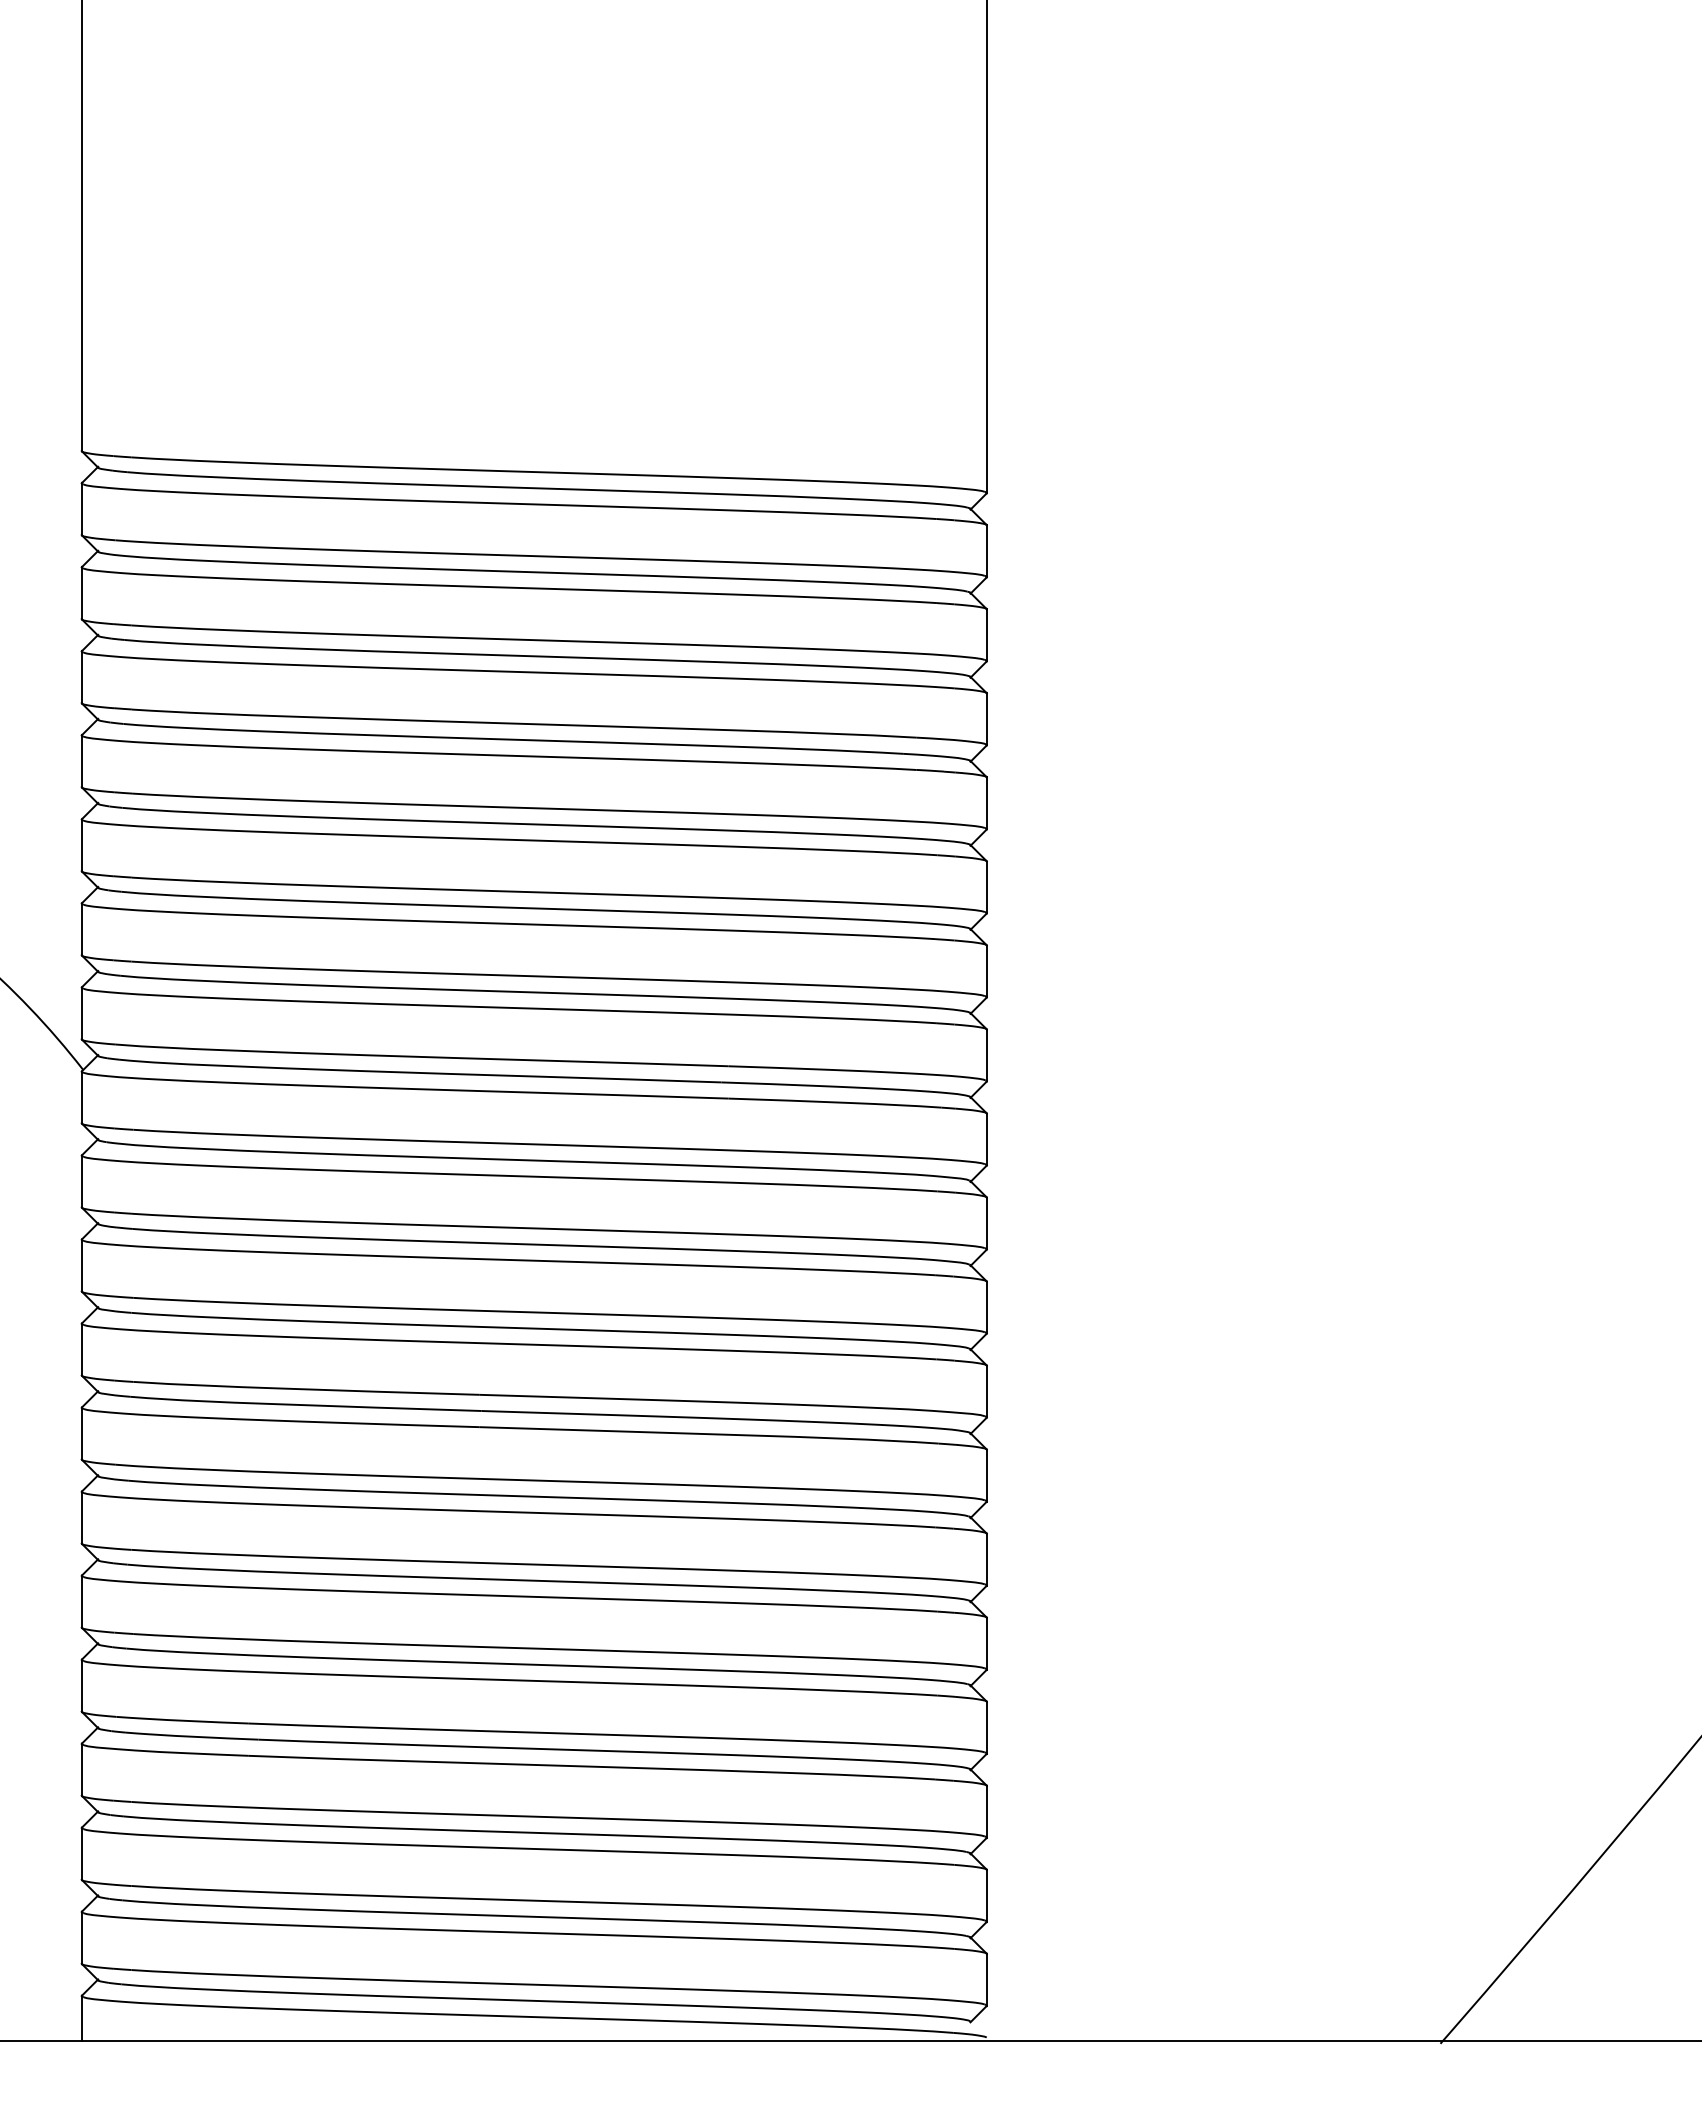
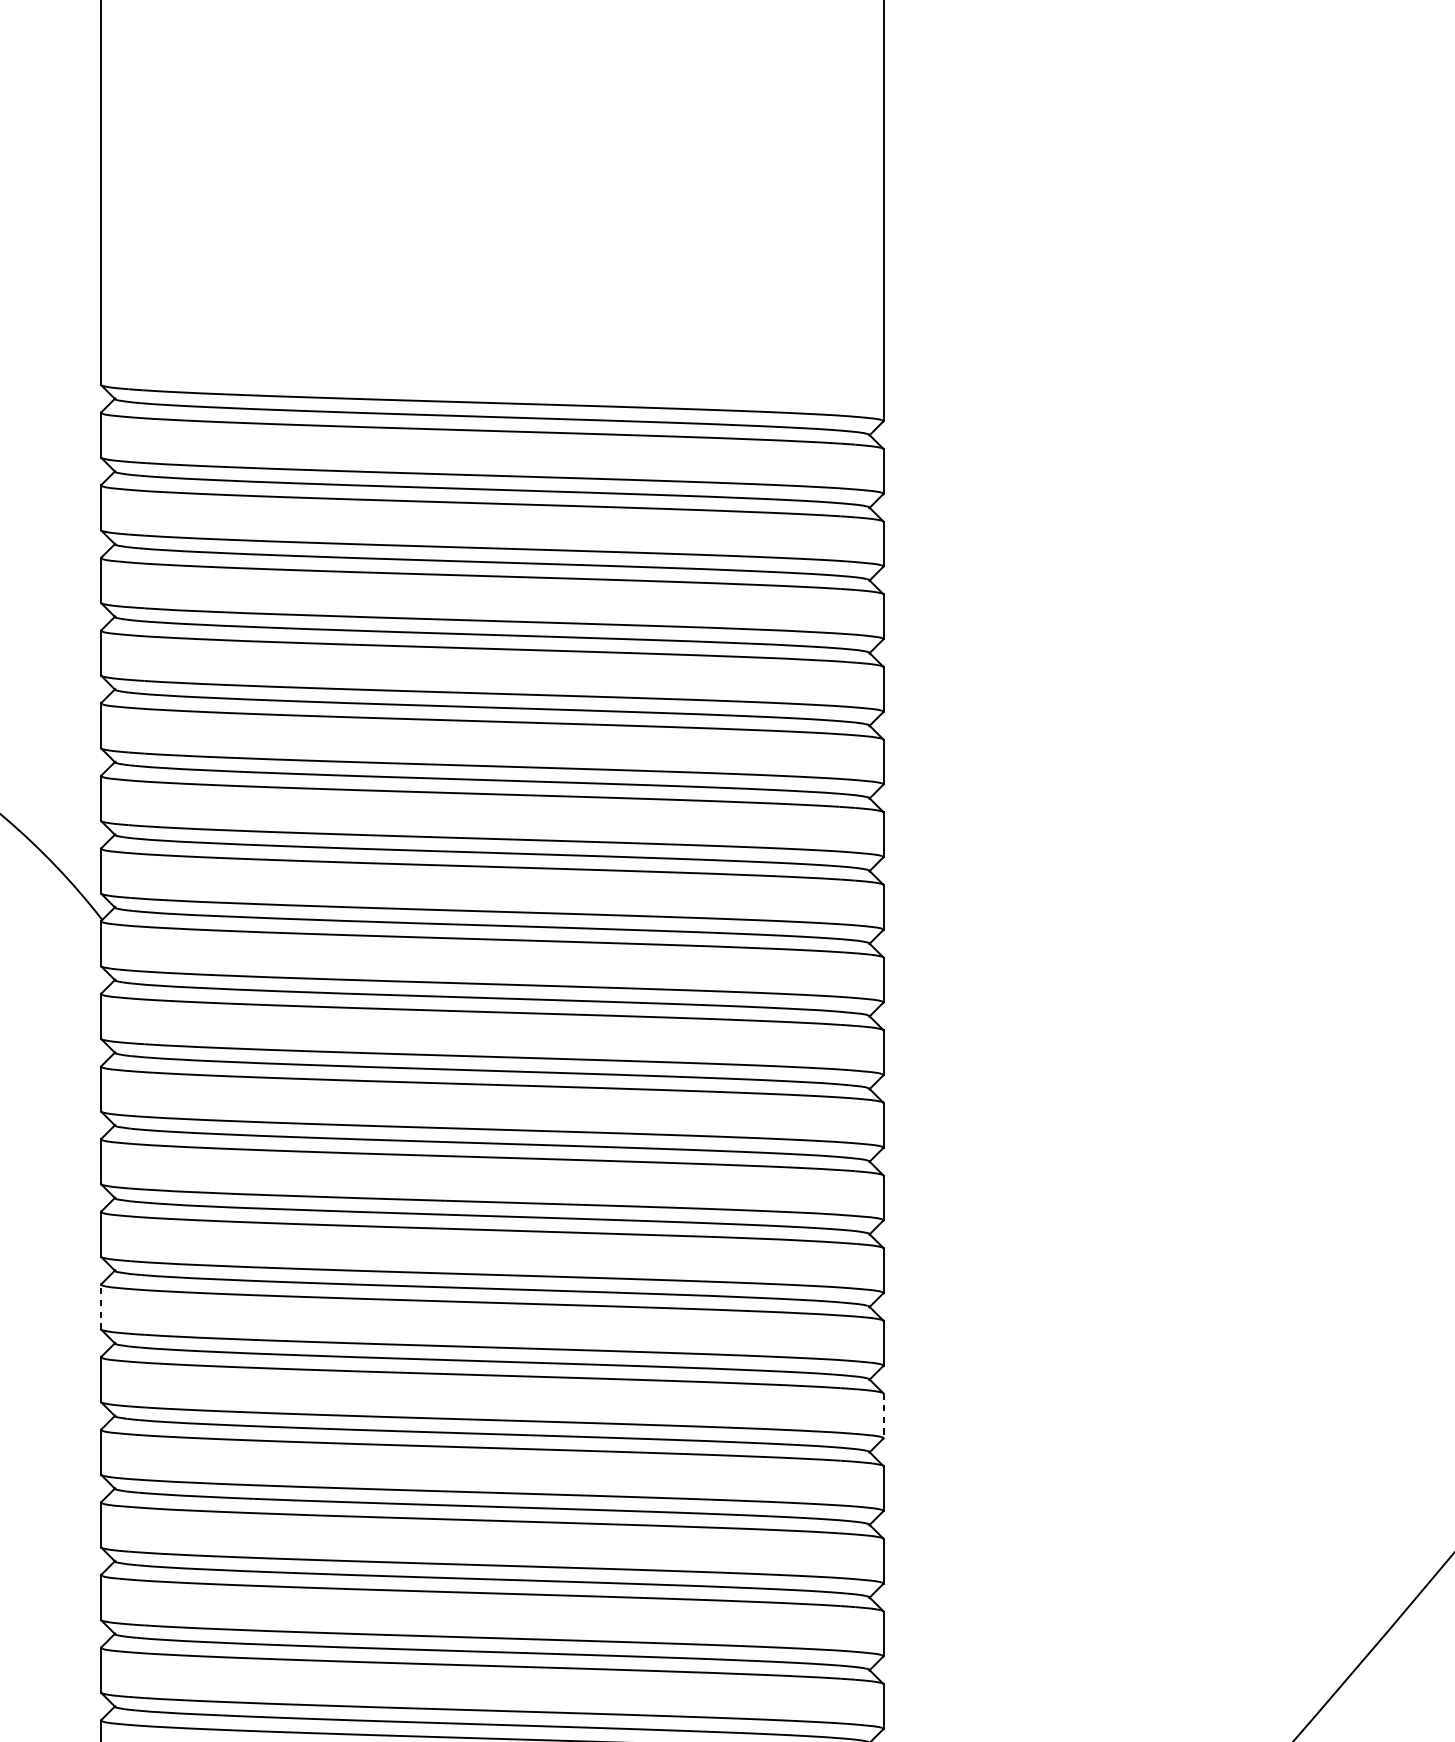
line: (81, 1517) -> (100, 1306), solid -> dashed
line: (986, 1643) -> (883, 1415), solid -> dashed

